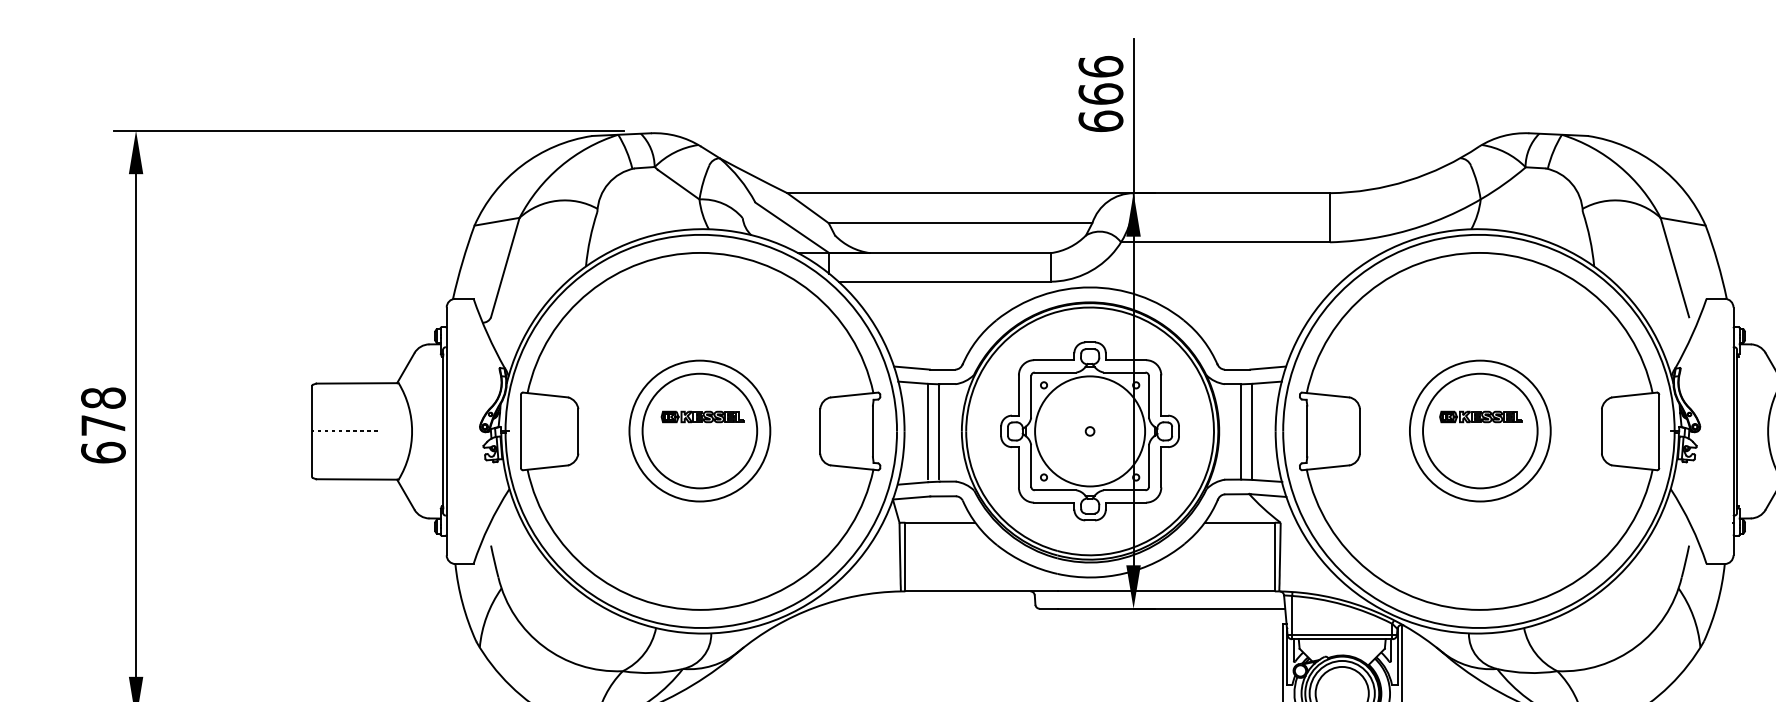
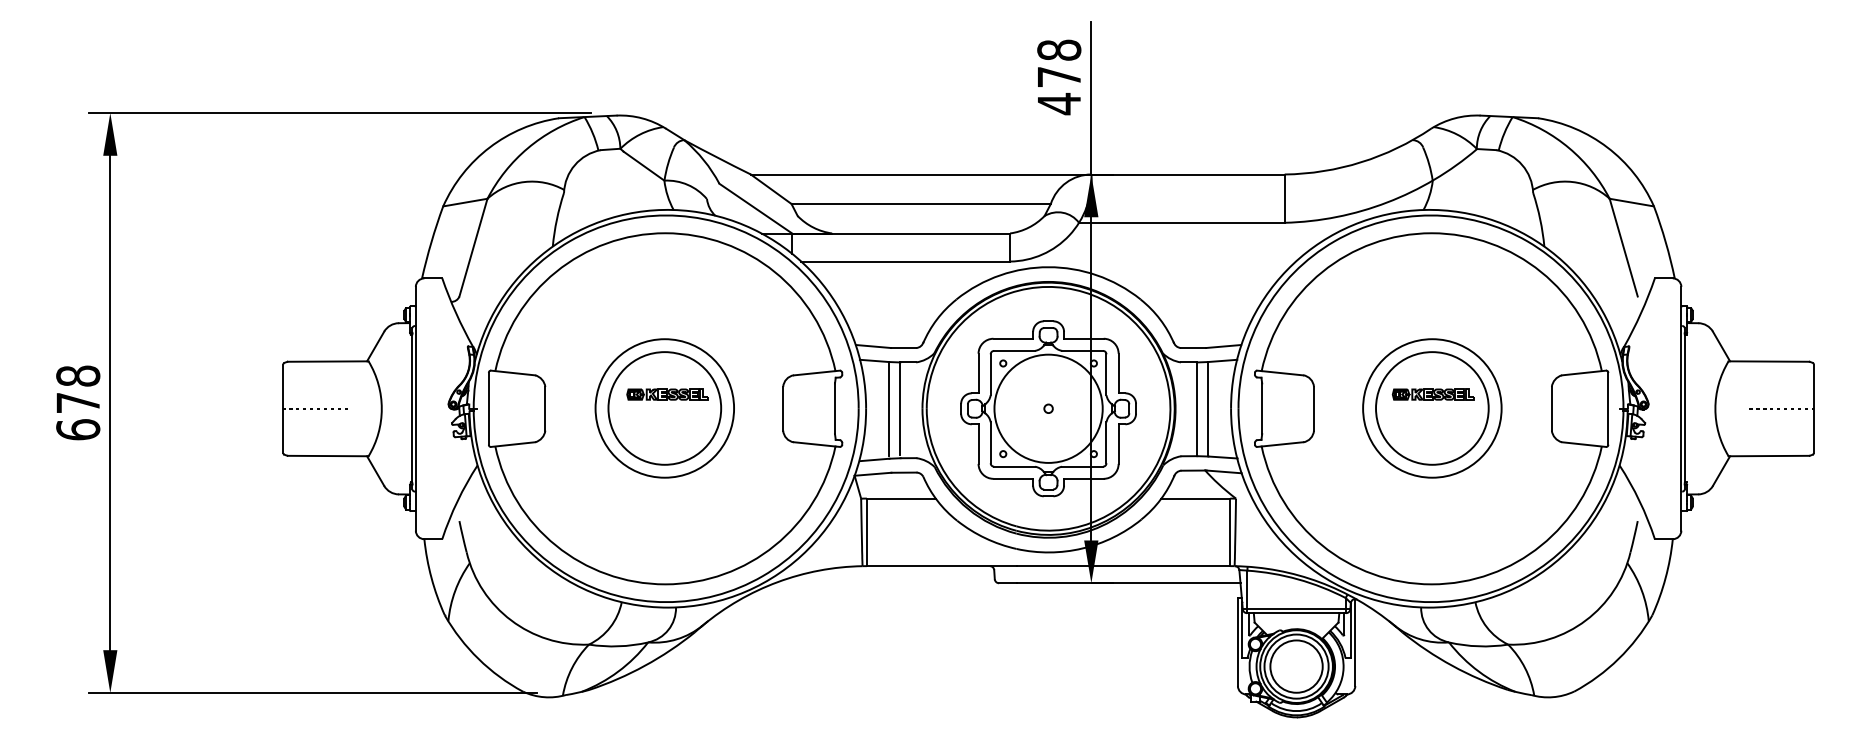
text: (1101, 94) -> (1059, 77), 666 -> 478

